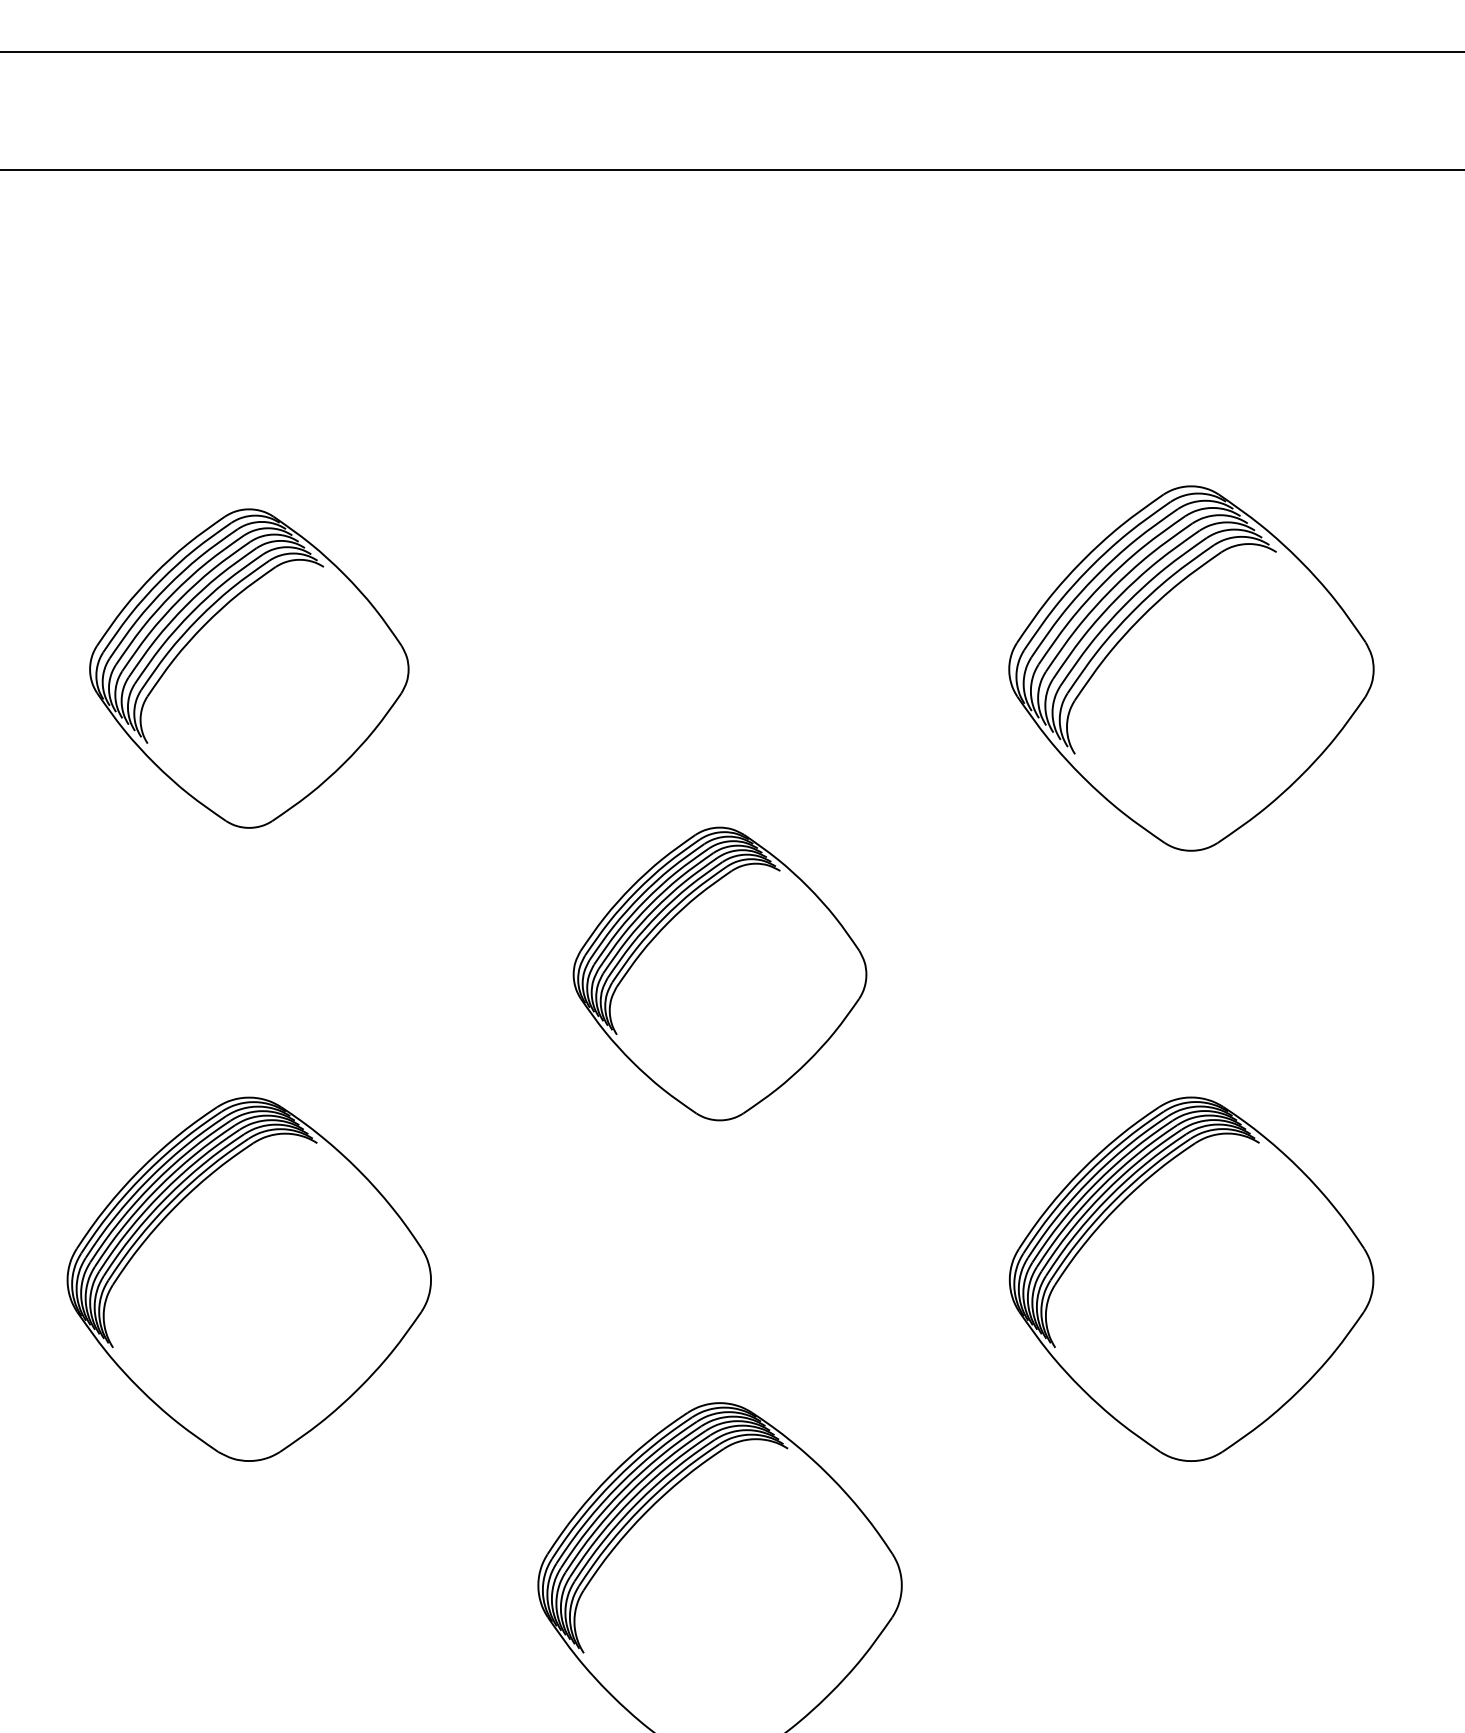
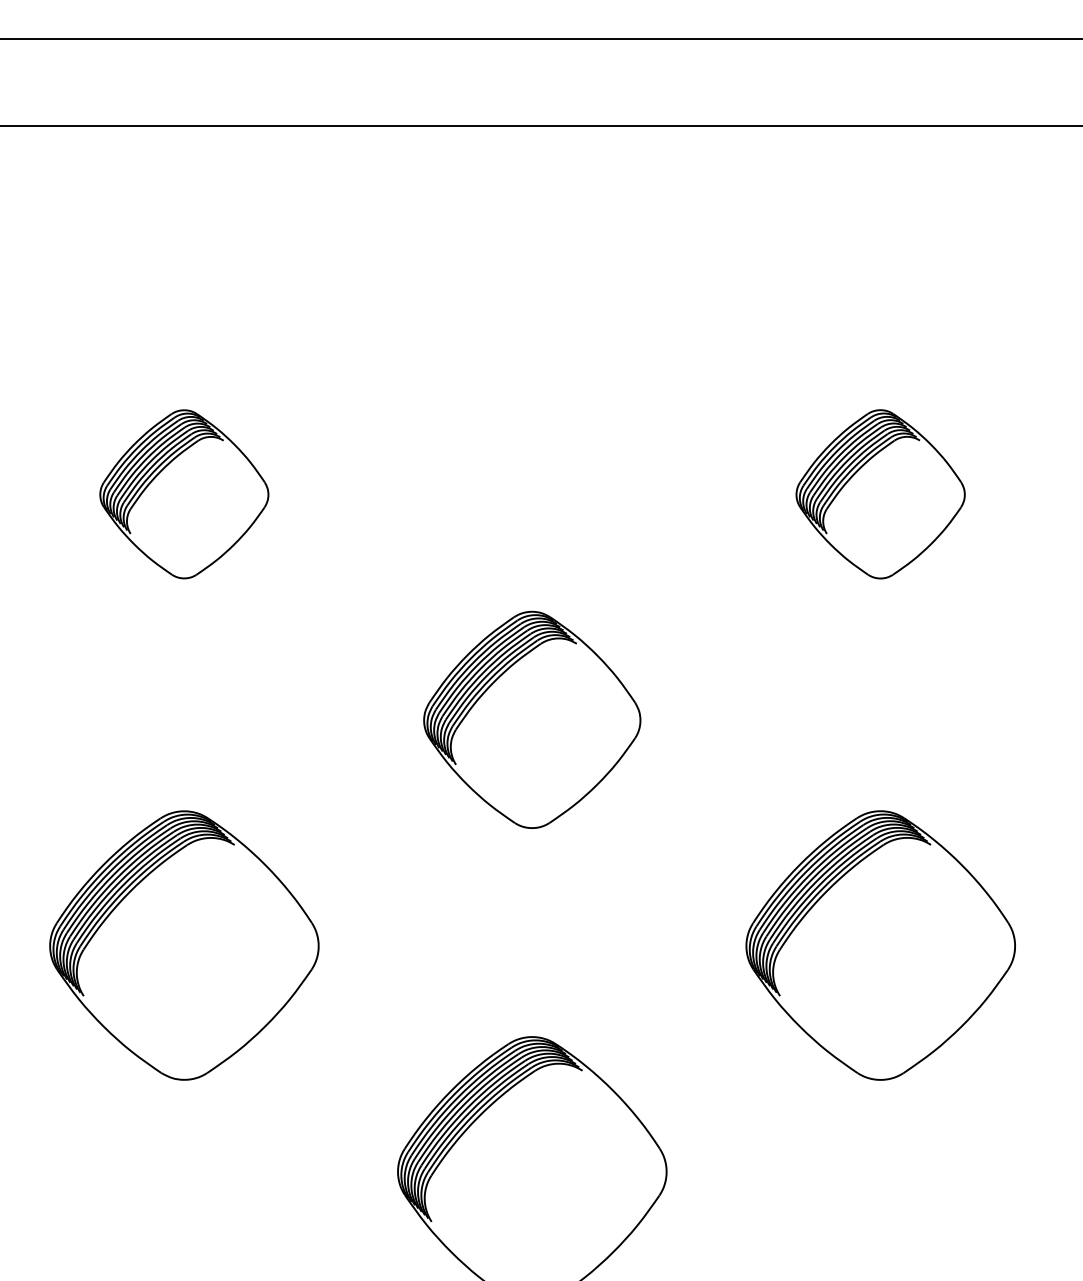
part: (248, 668) -> (183, 494), size x0.71
part: (1191, 668) -> (880, 494), size x0.62

